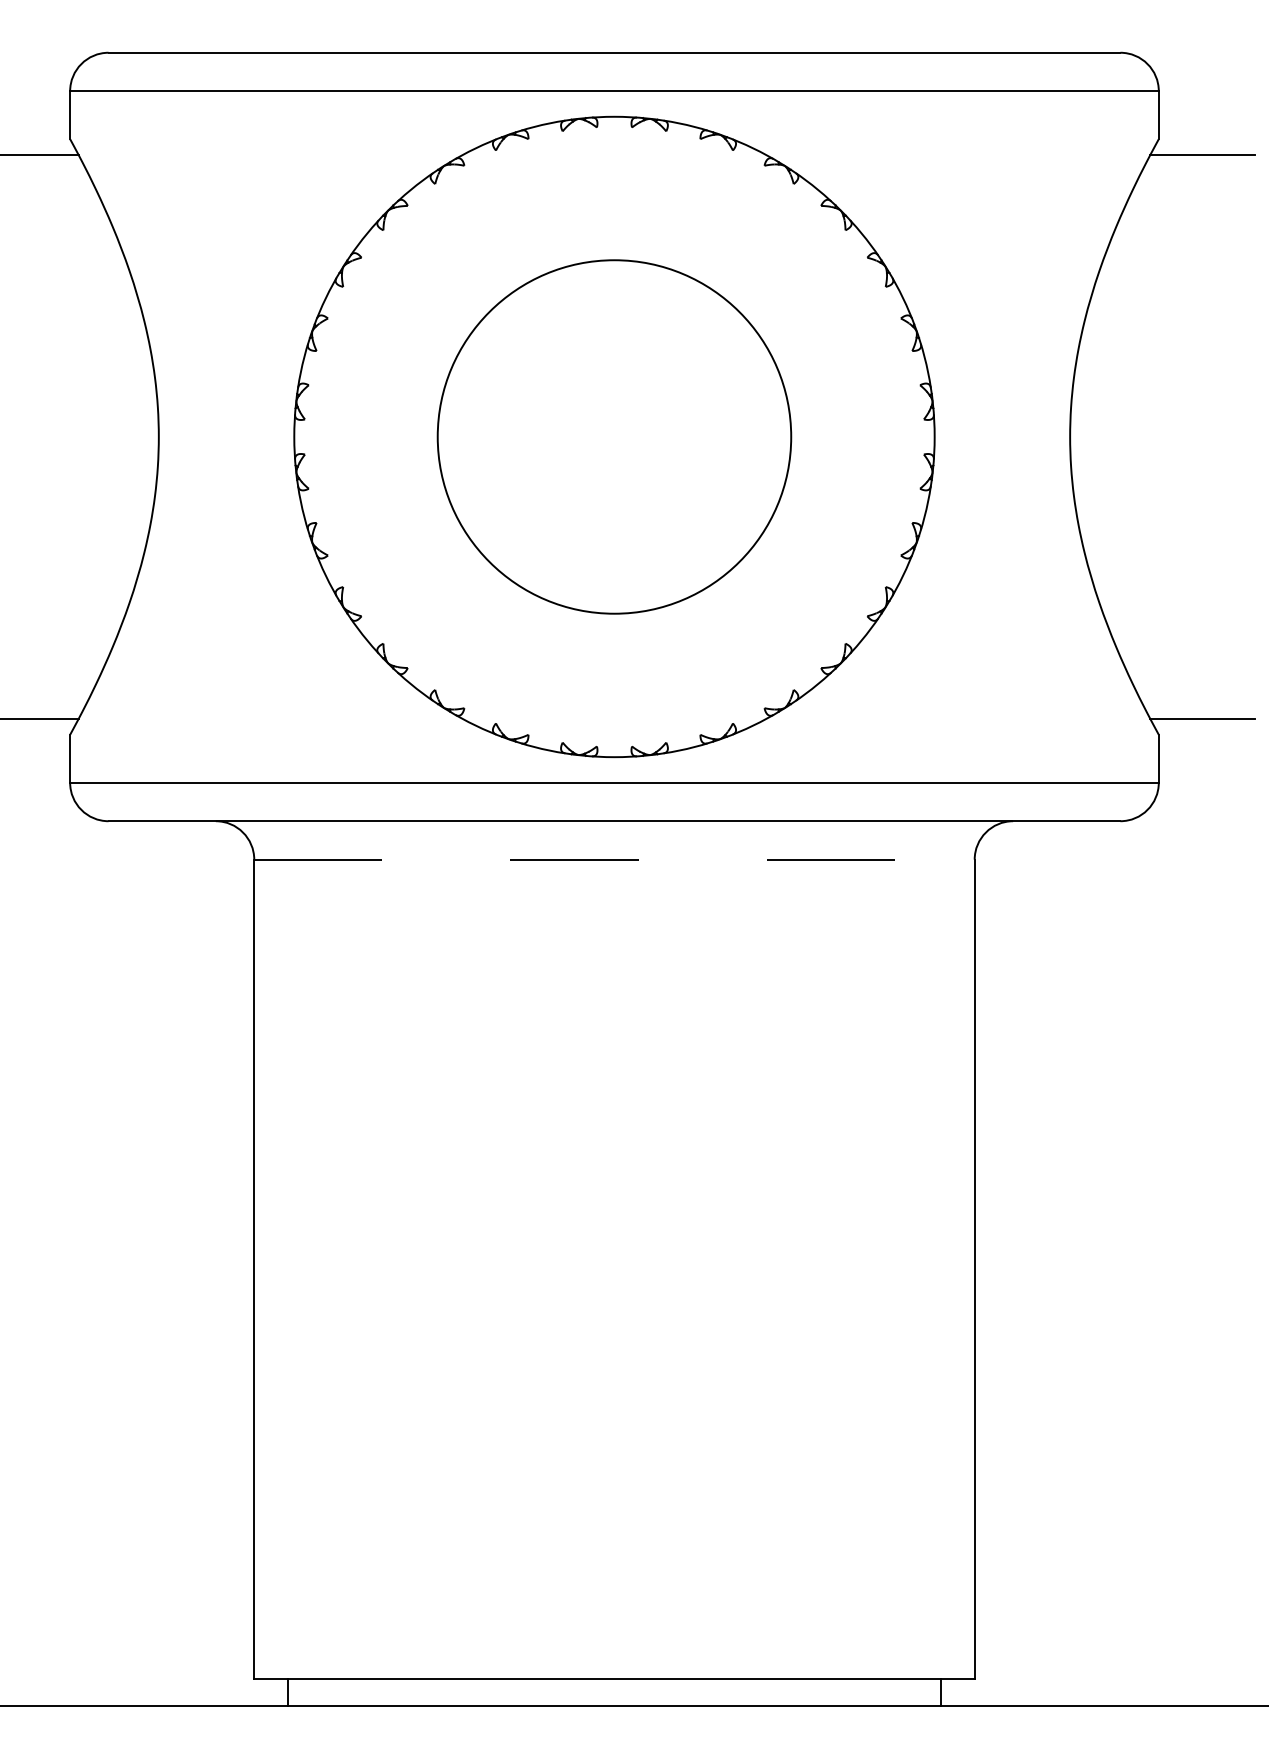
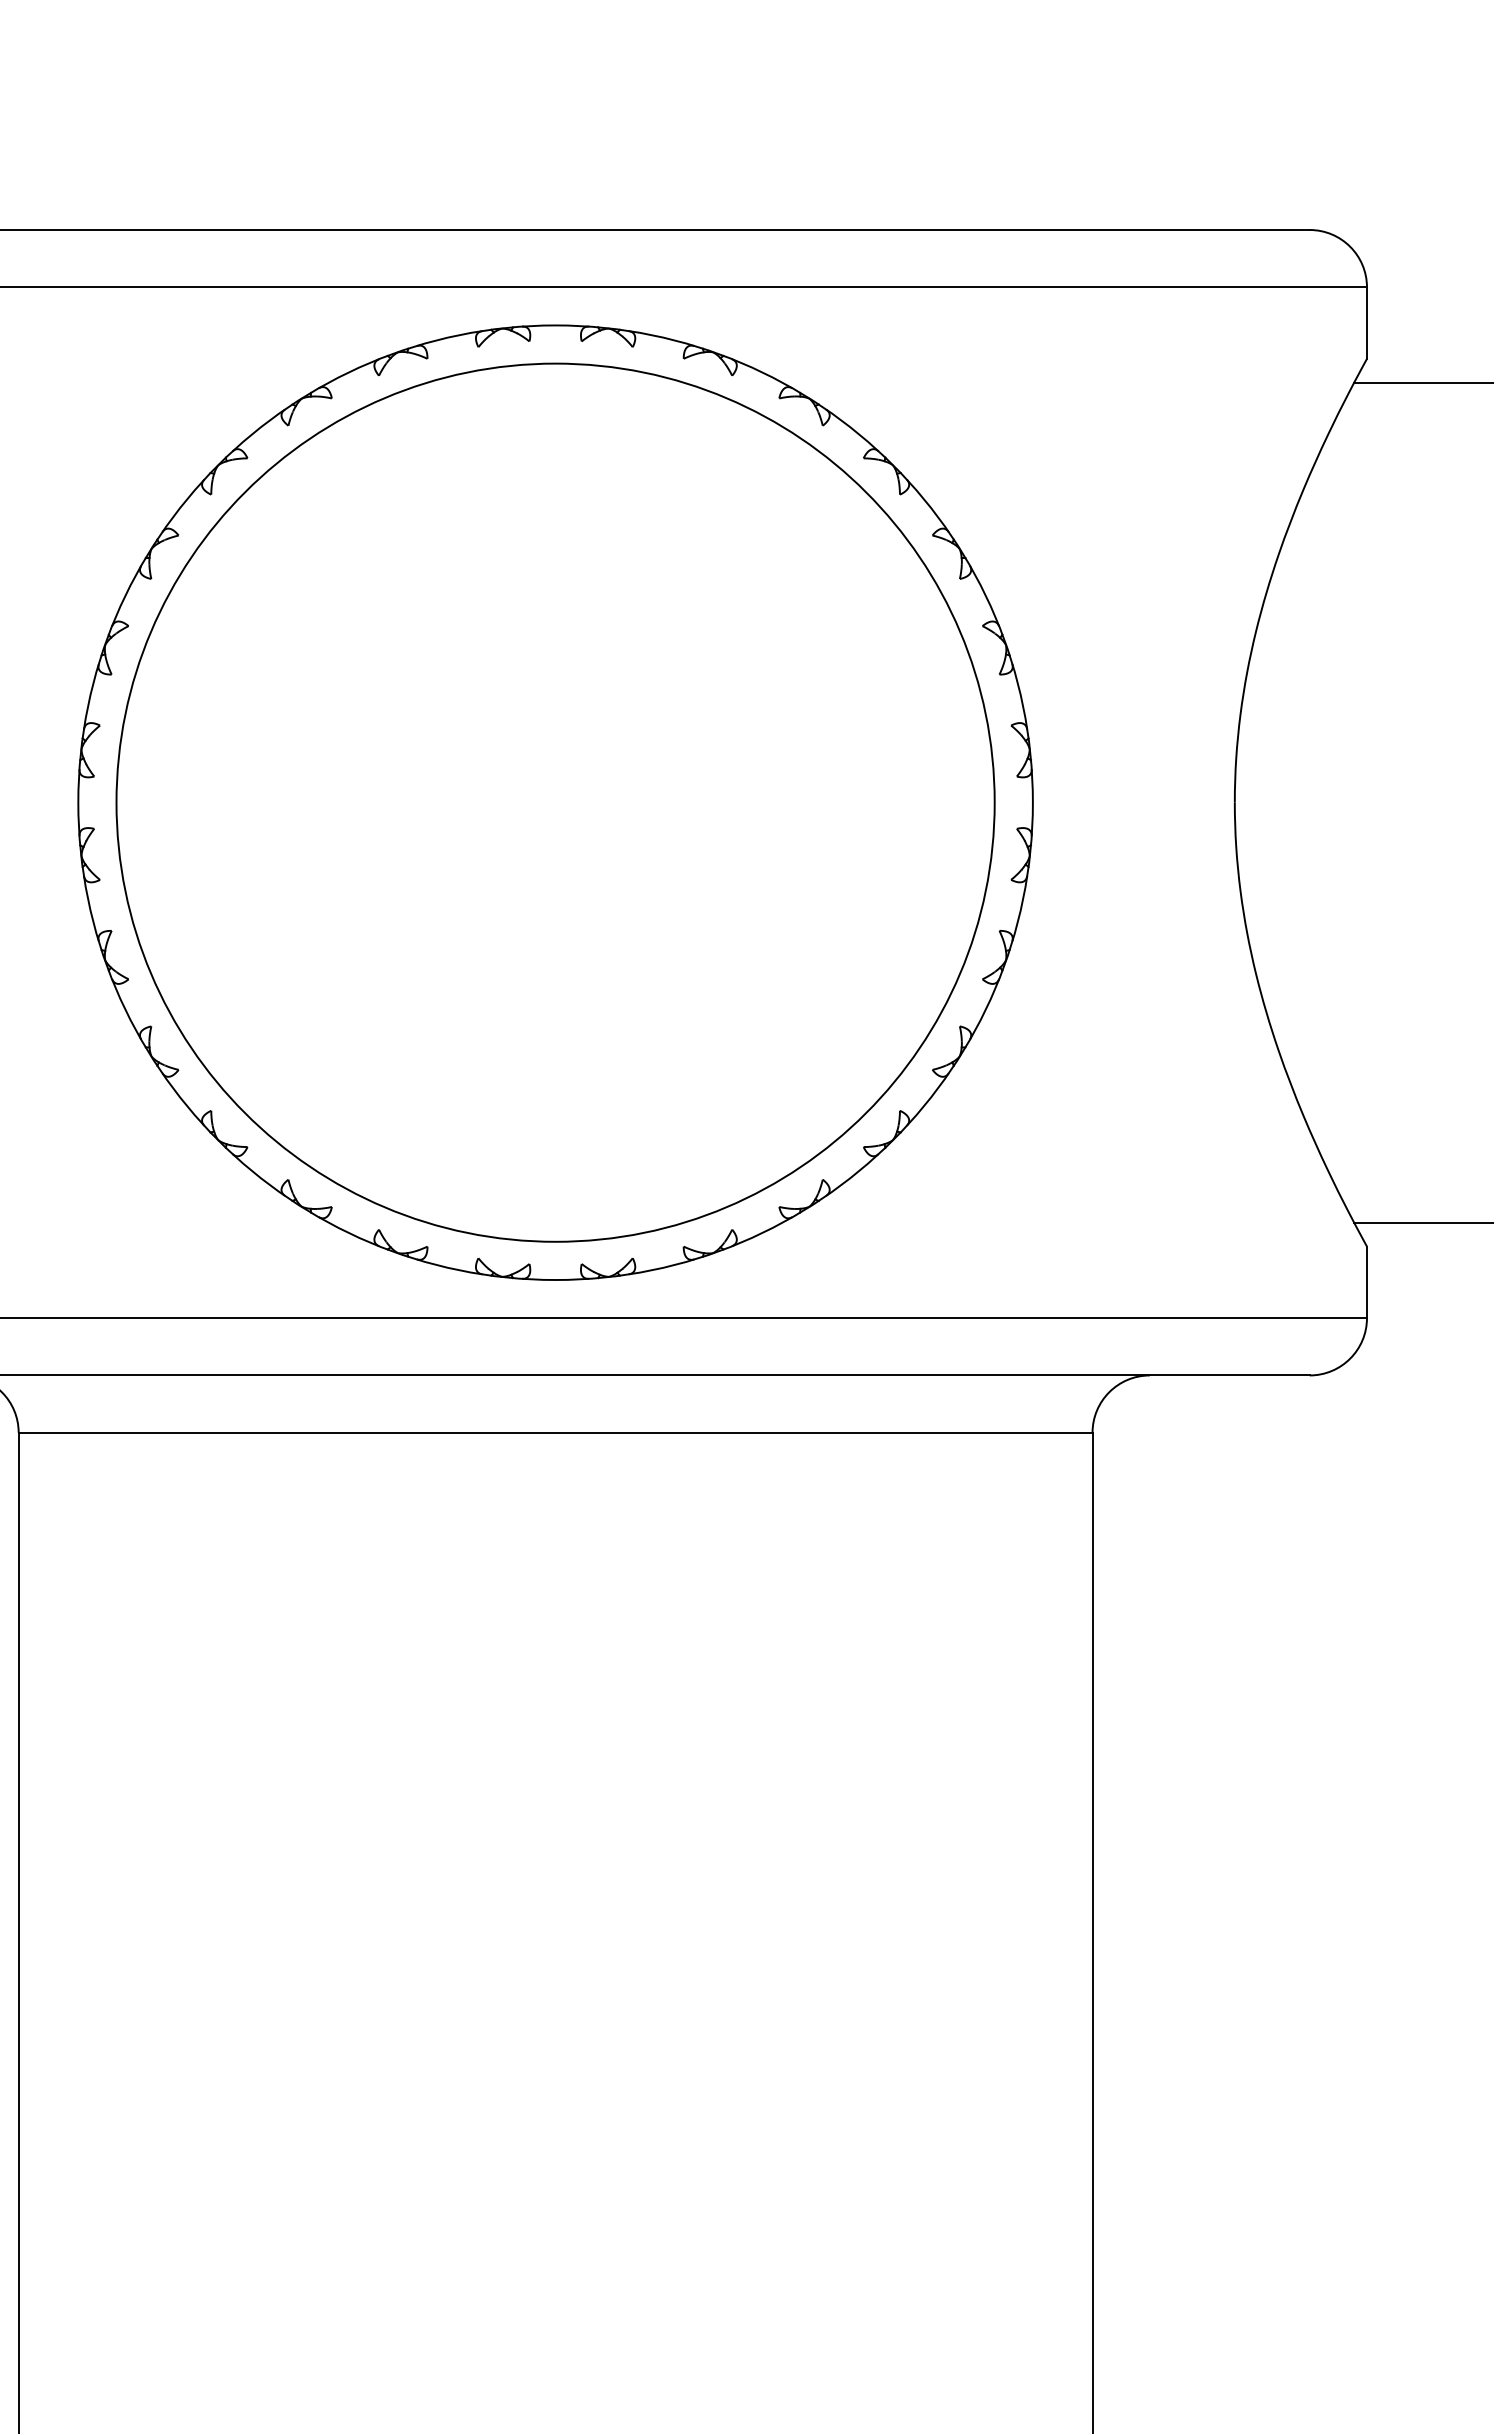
circle: (614, 436) -> (555, 801), size x1.67
line: (614, 859) -> (555, 1432), dashed -> solid

